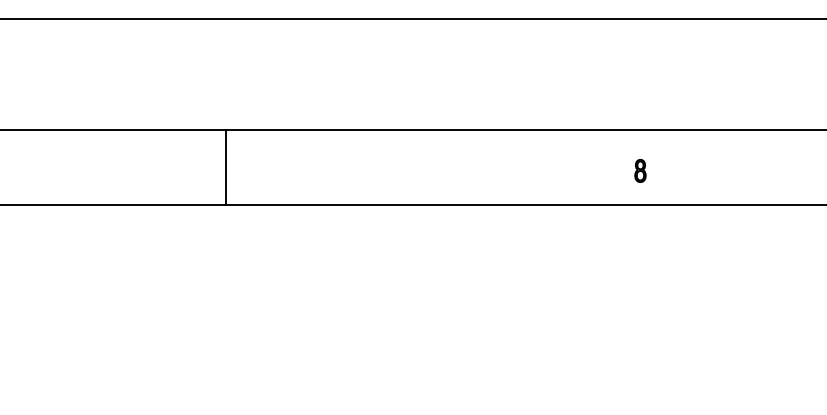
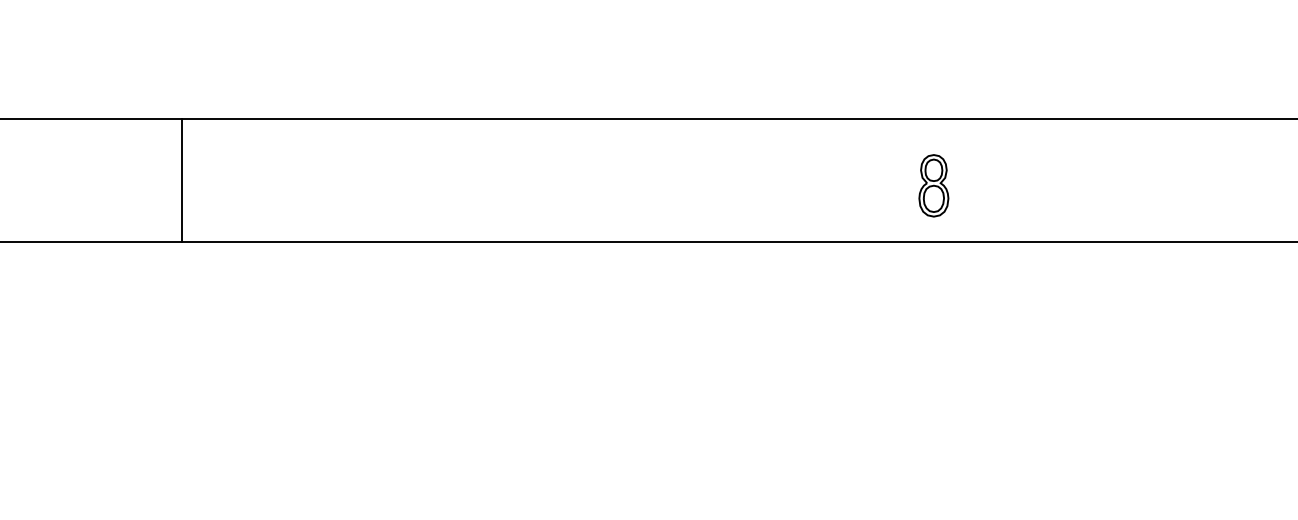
line: (225, 167) -> (180, 180), moved
part: (640, 170) -> (933, 185), size x1.67

